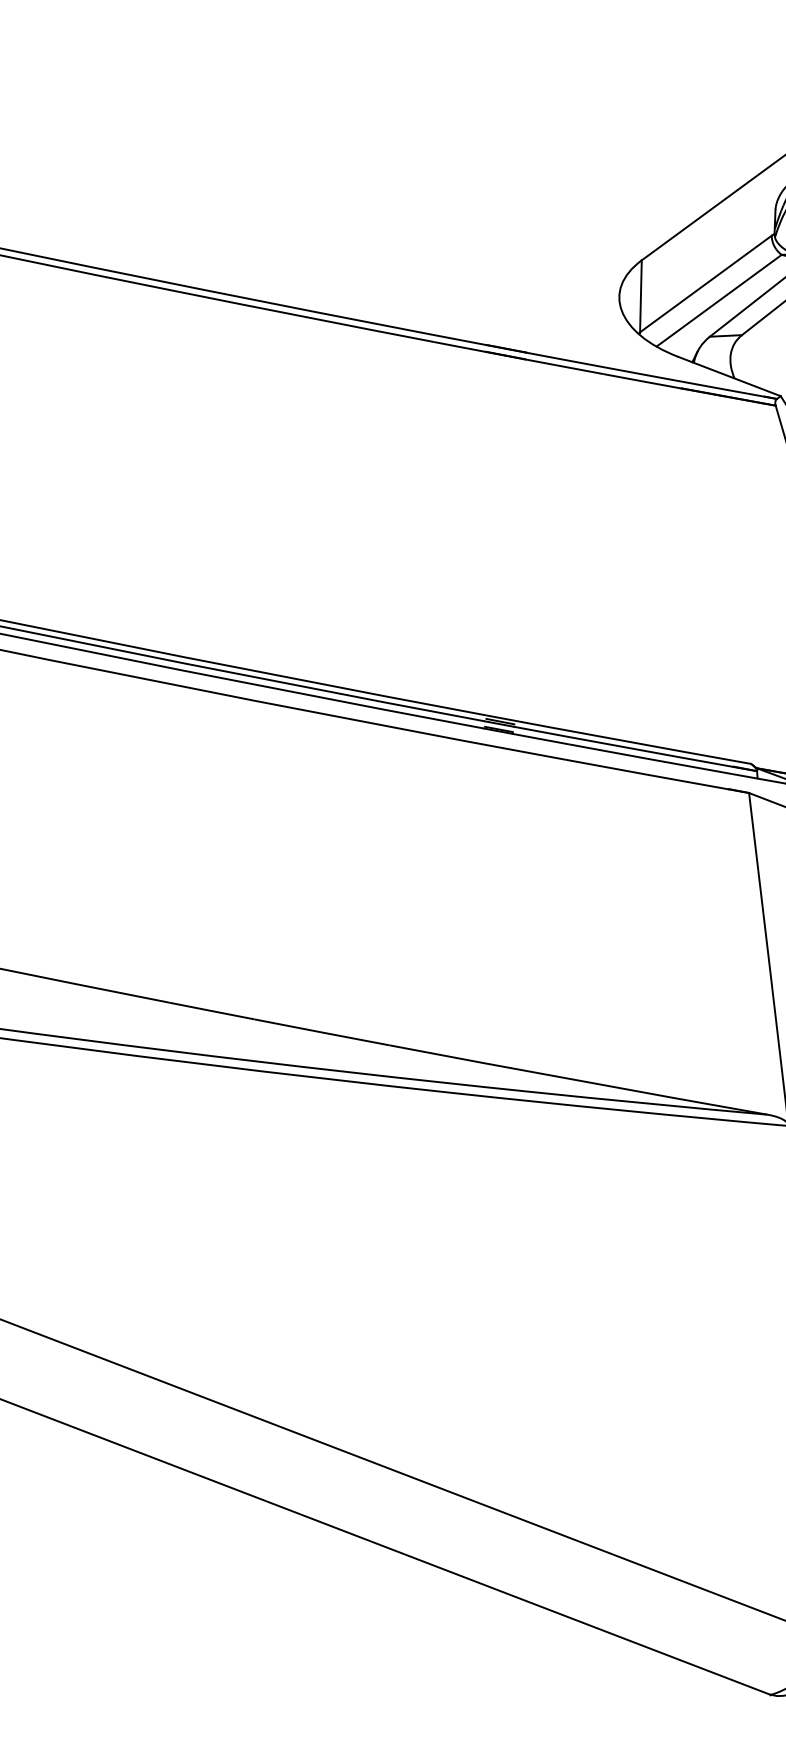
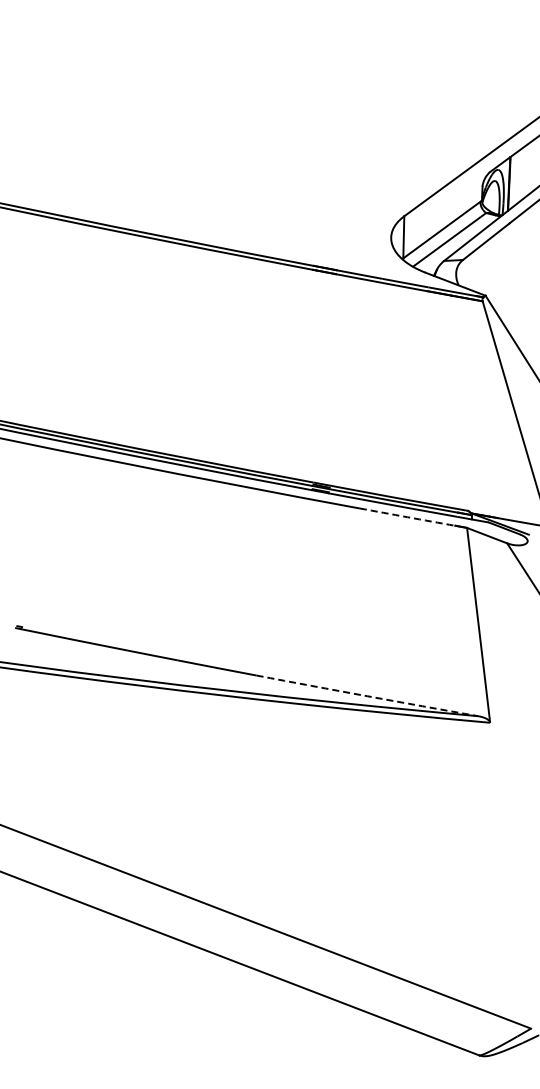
arc: (647, 775) -> (407, 517), solid -> dashed
arc: (578, 1081) -> (367, 696), solid -> dashed

